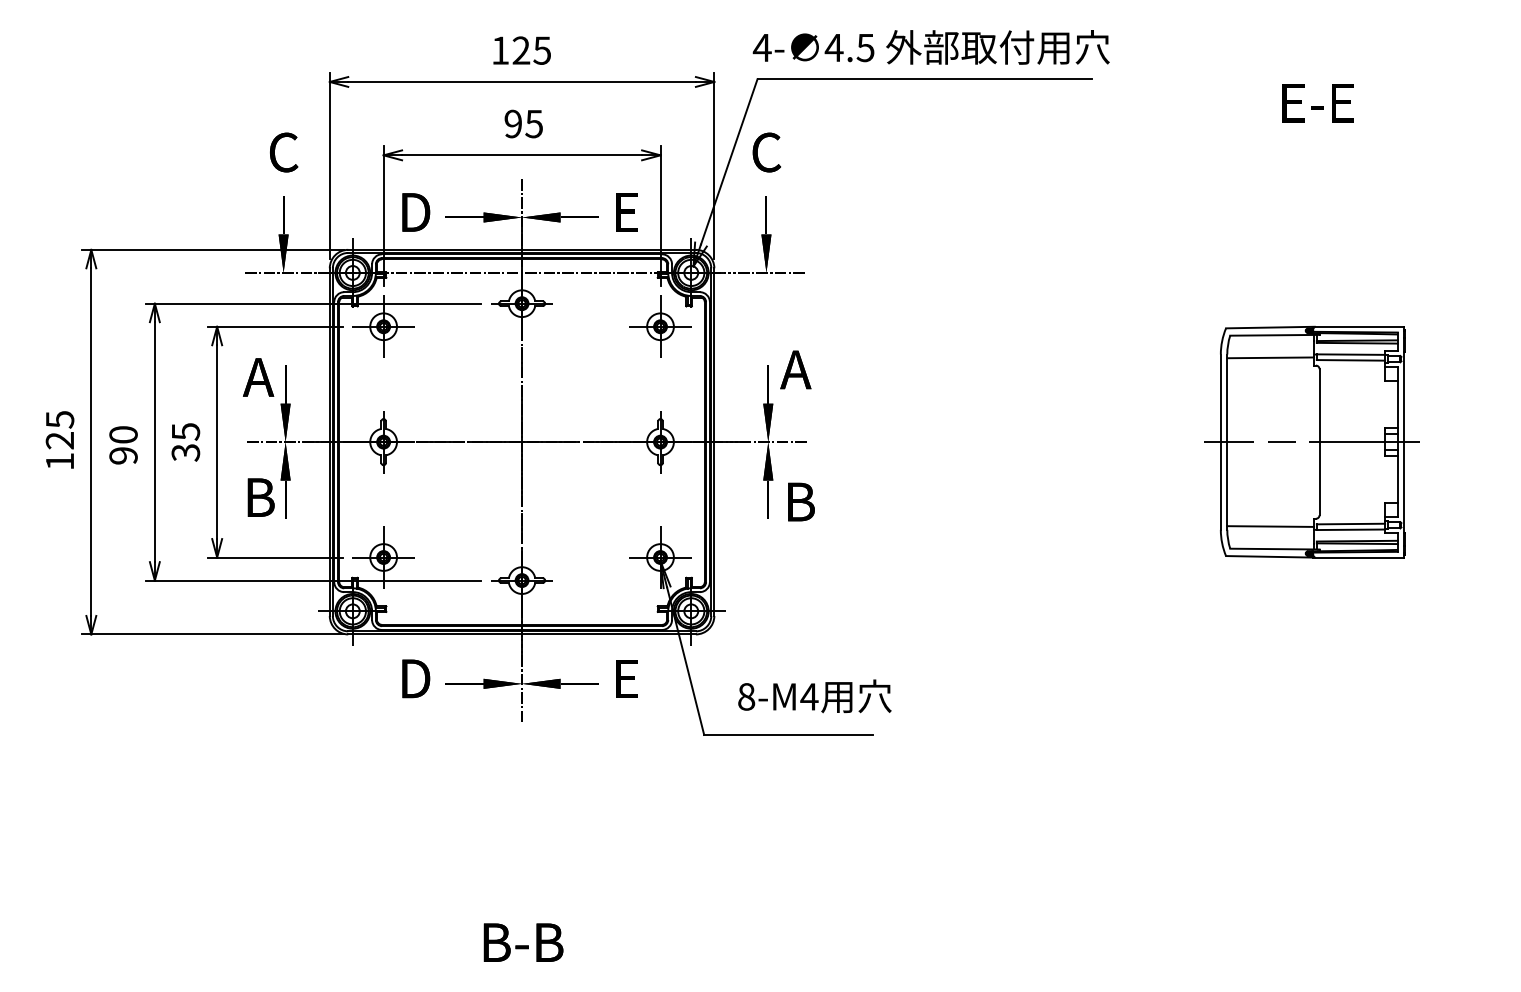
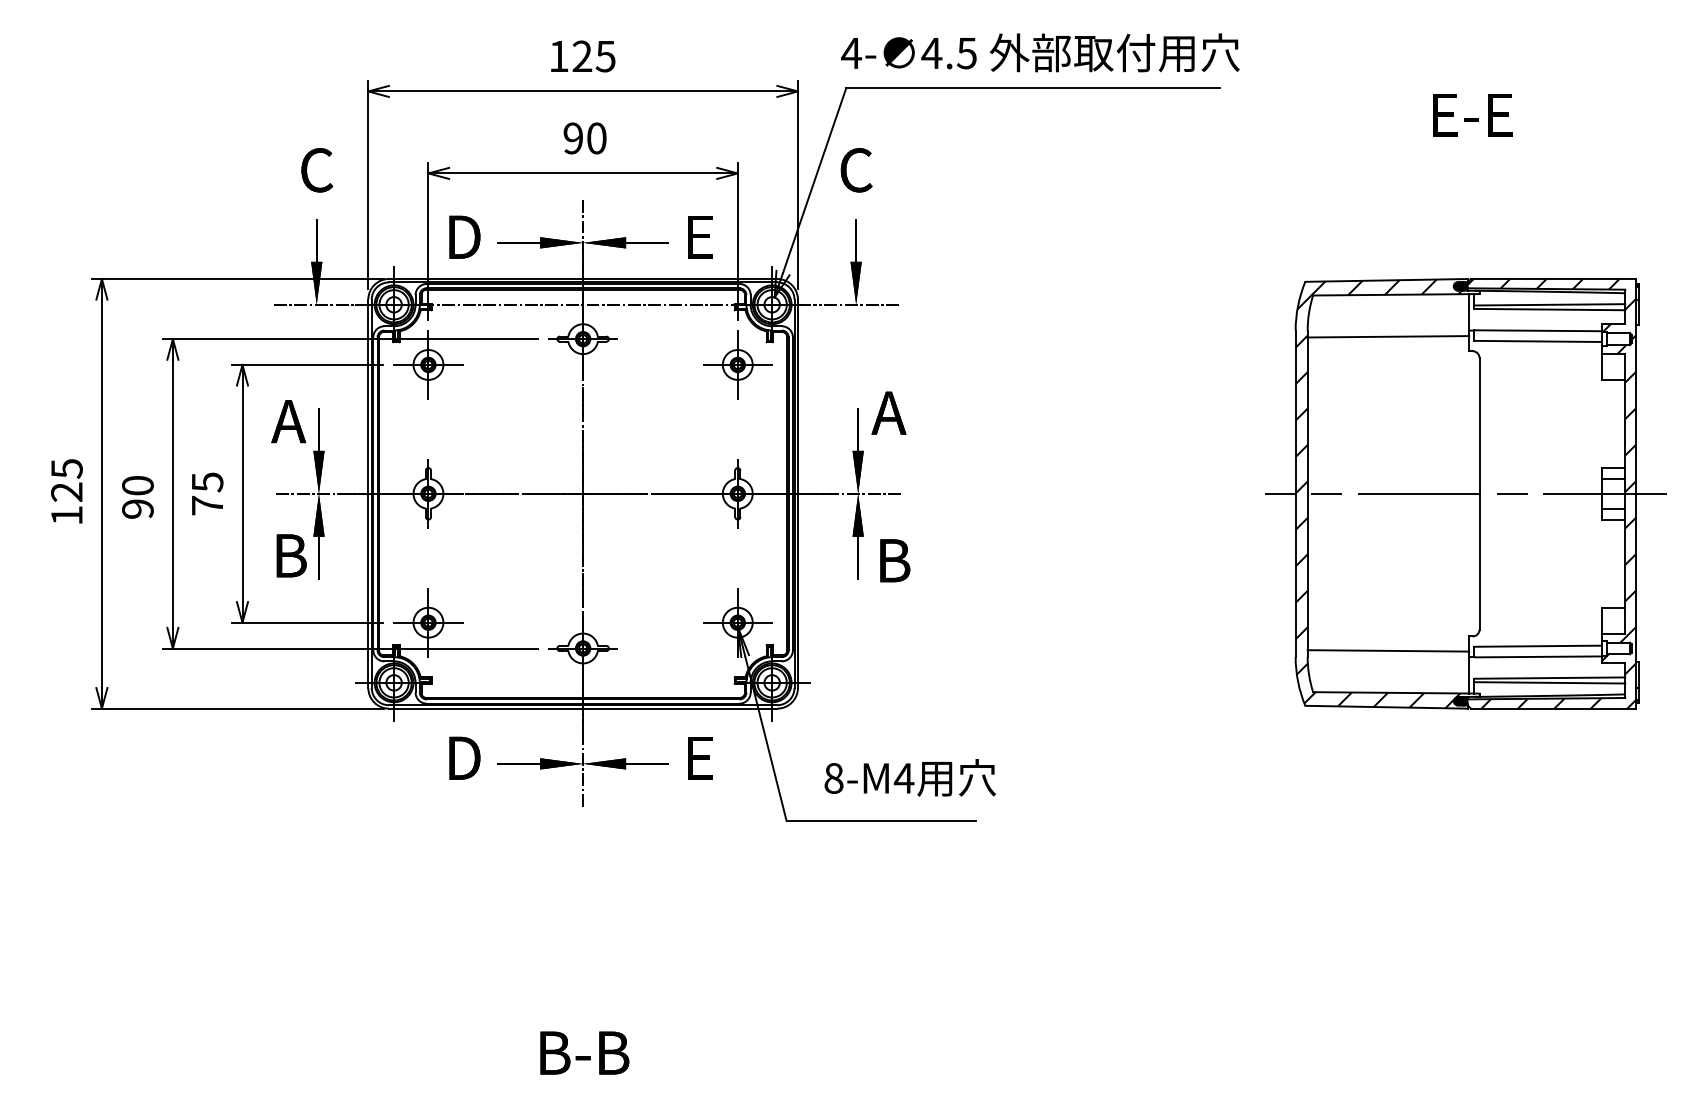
text: (534, 124) -> (596, 138), 95 -> 90
part: (1311, 441) -> (1465, 493), size x1.67
text: (185, 452) -> (207, 505), 35 -> 75

